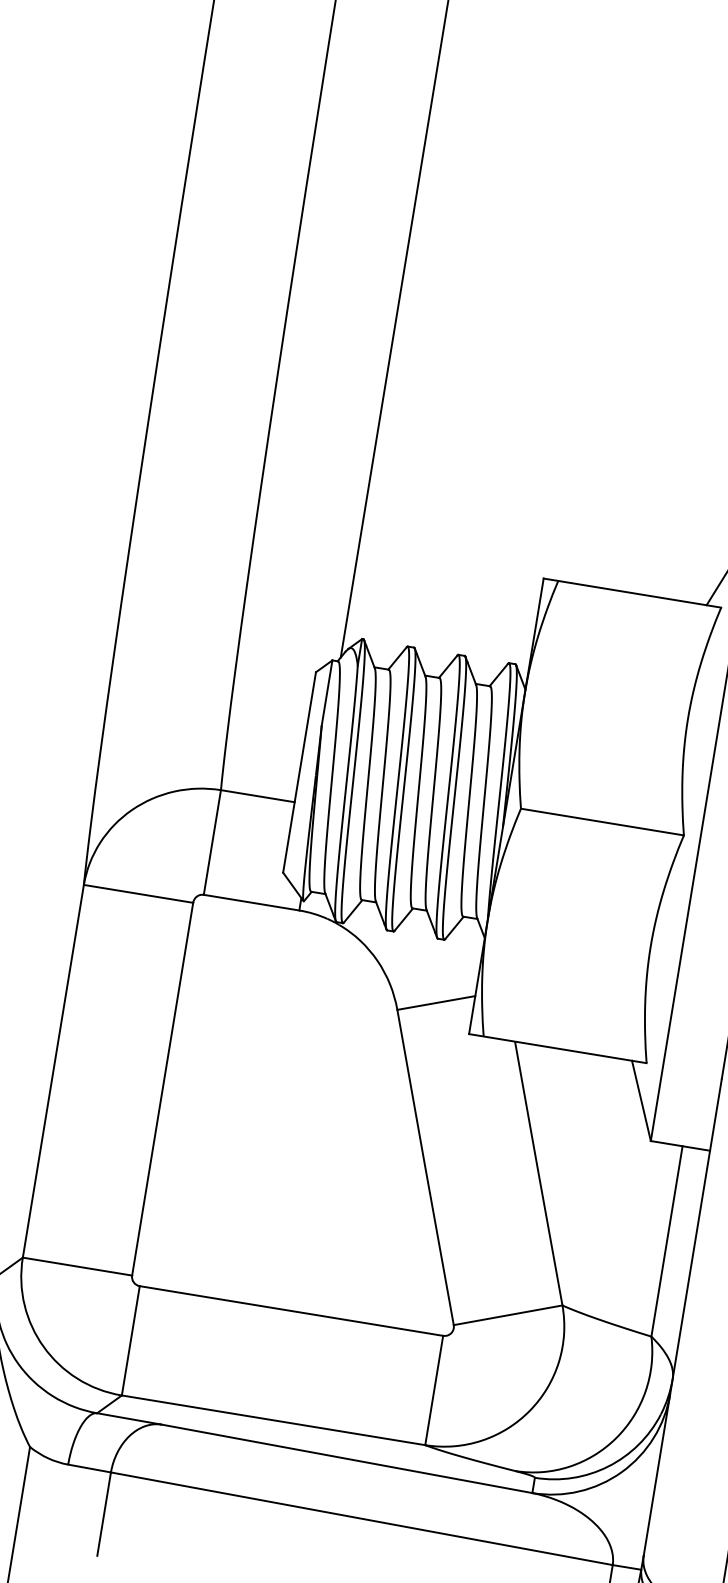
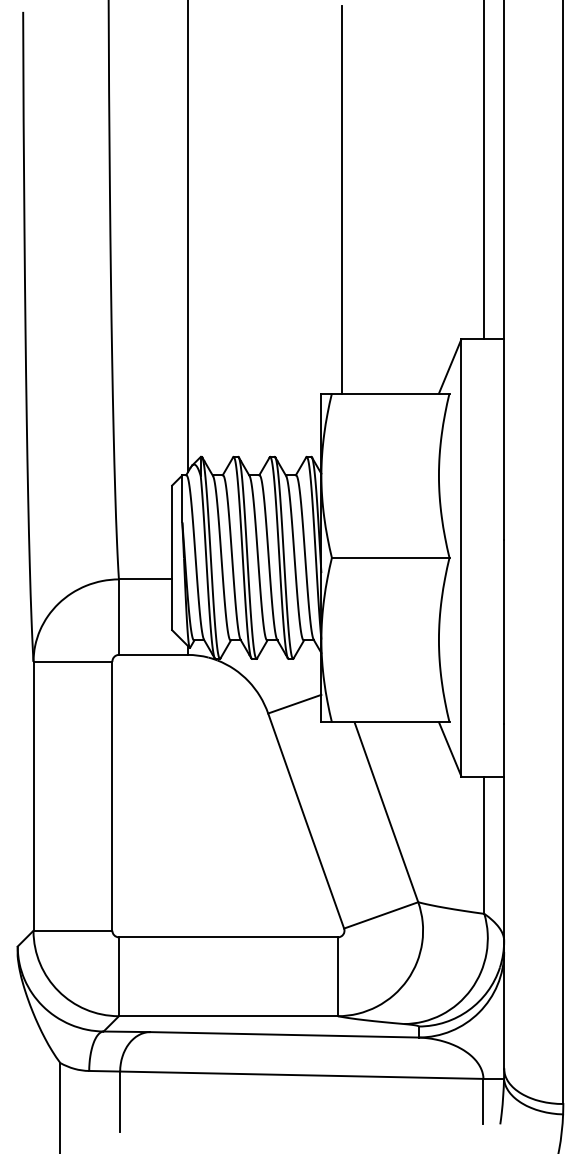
line: (616, 314) -> (342, 199), added

